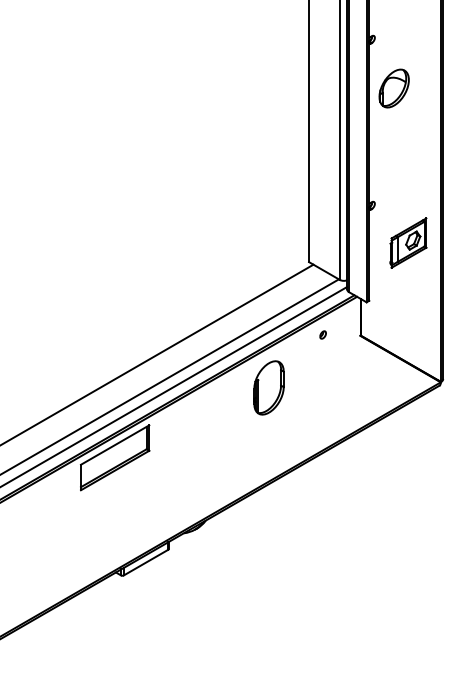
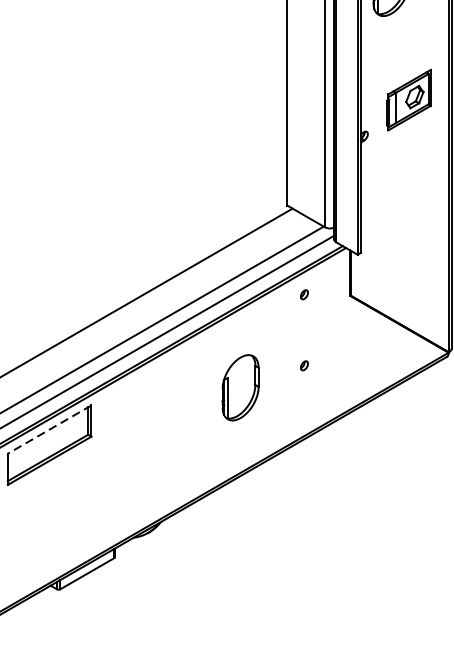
part: (408, 242) -> (409, 99), moved
part: (268, 387) -> (239, 387), moved
part: (322, 392) -> (303, 365), added
line: (114, 445) -> (48, 430), solid -> dashed

